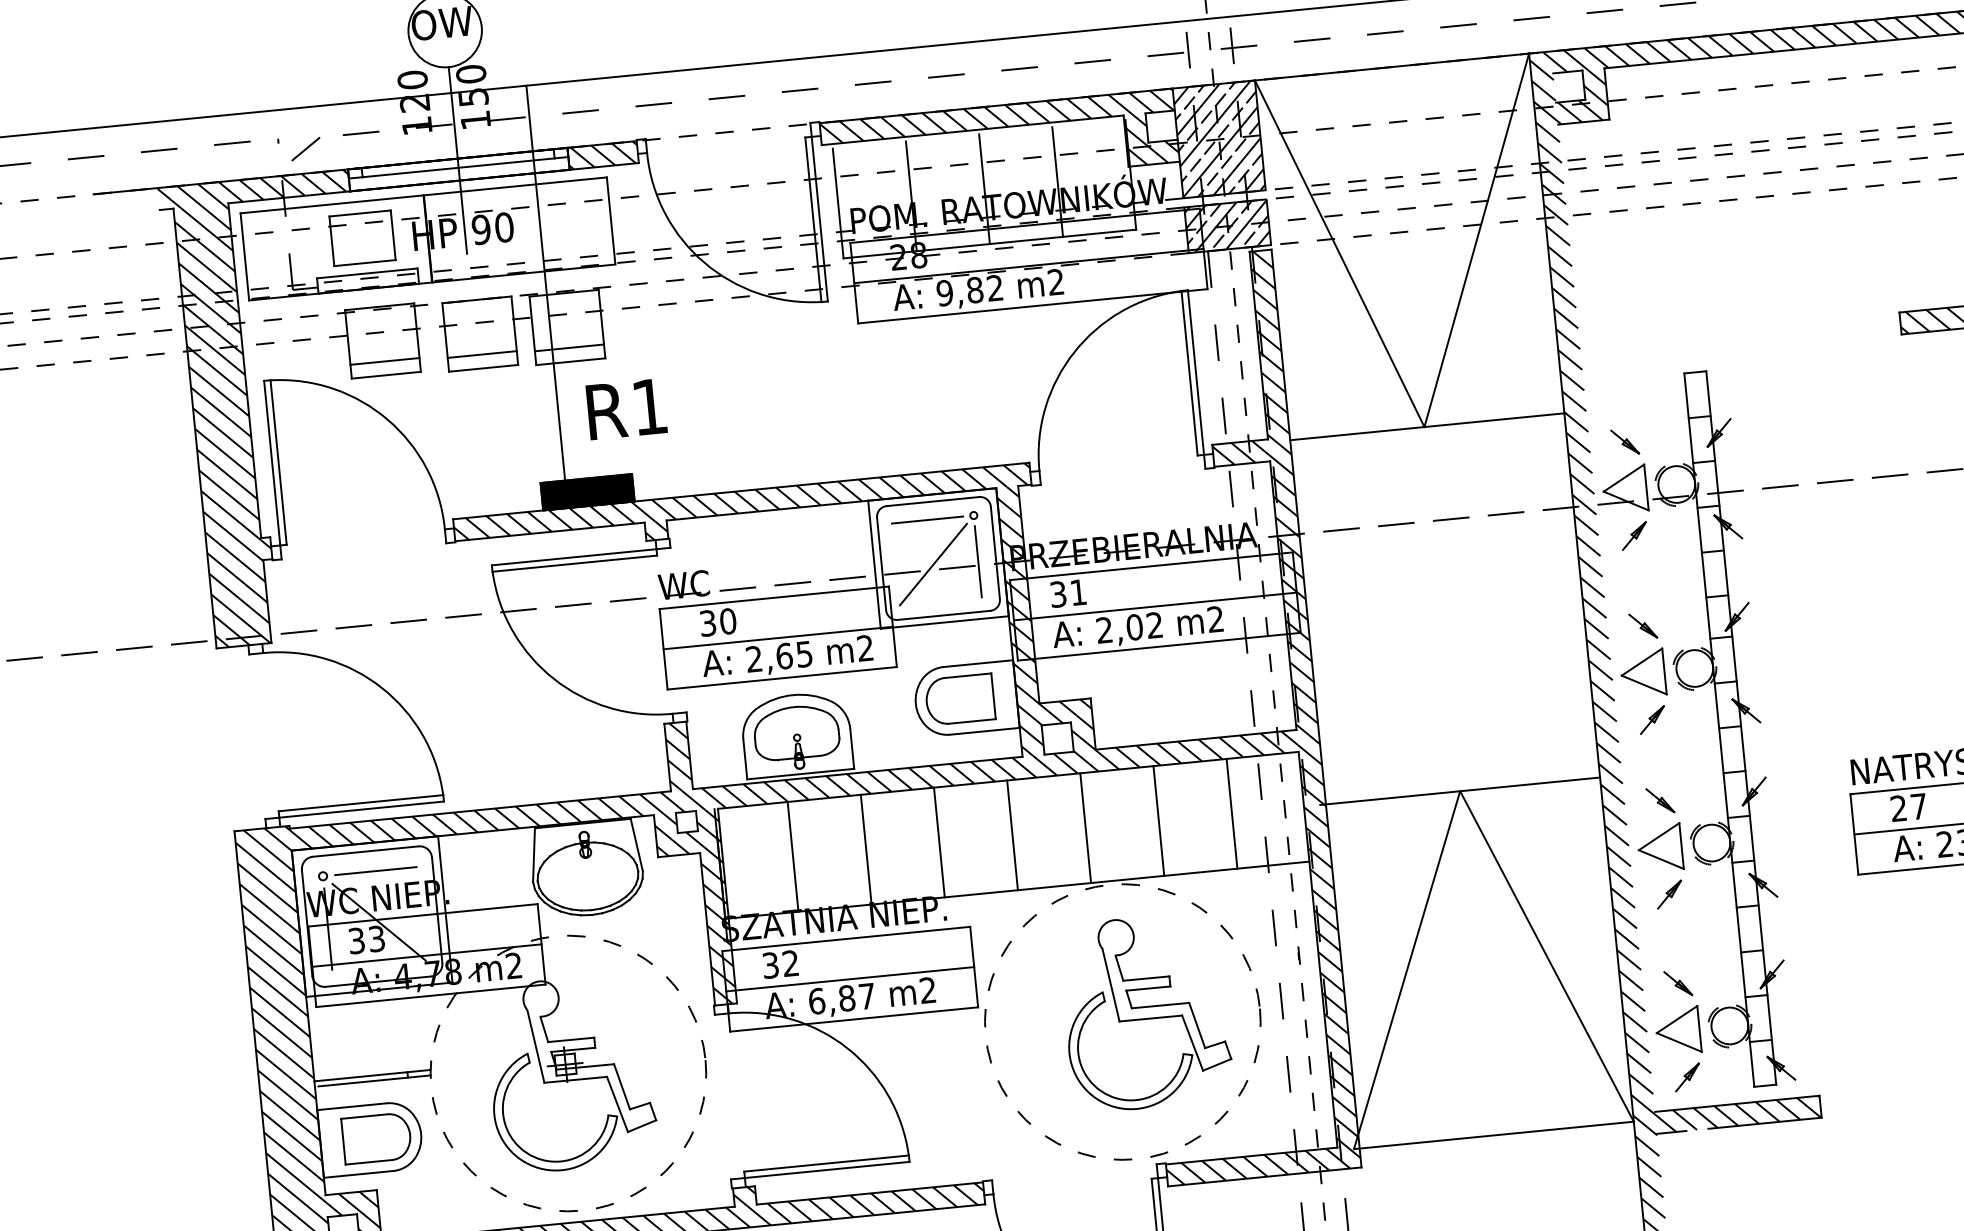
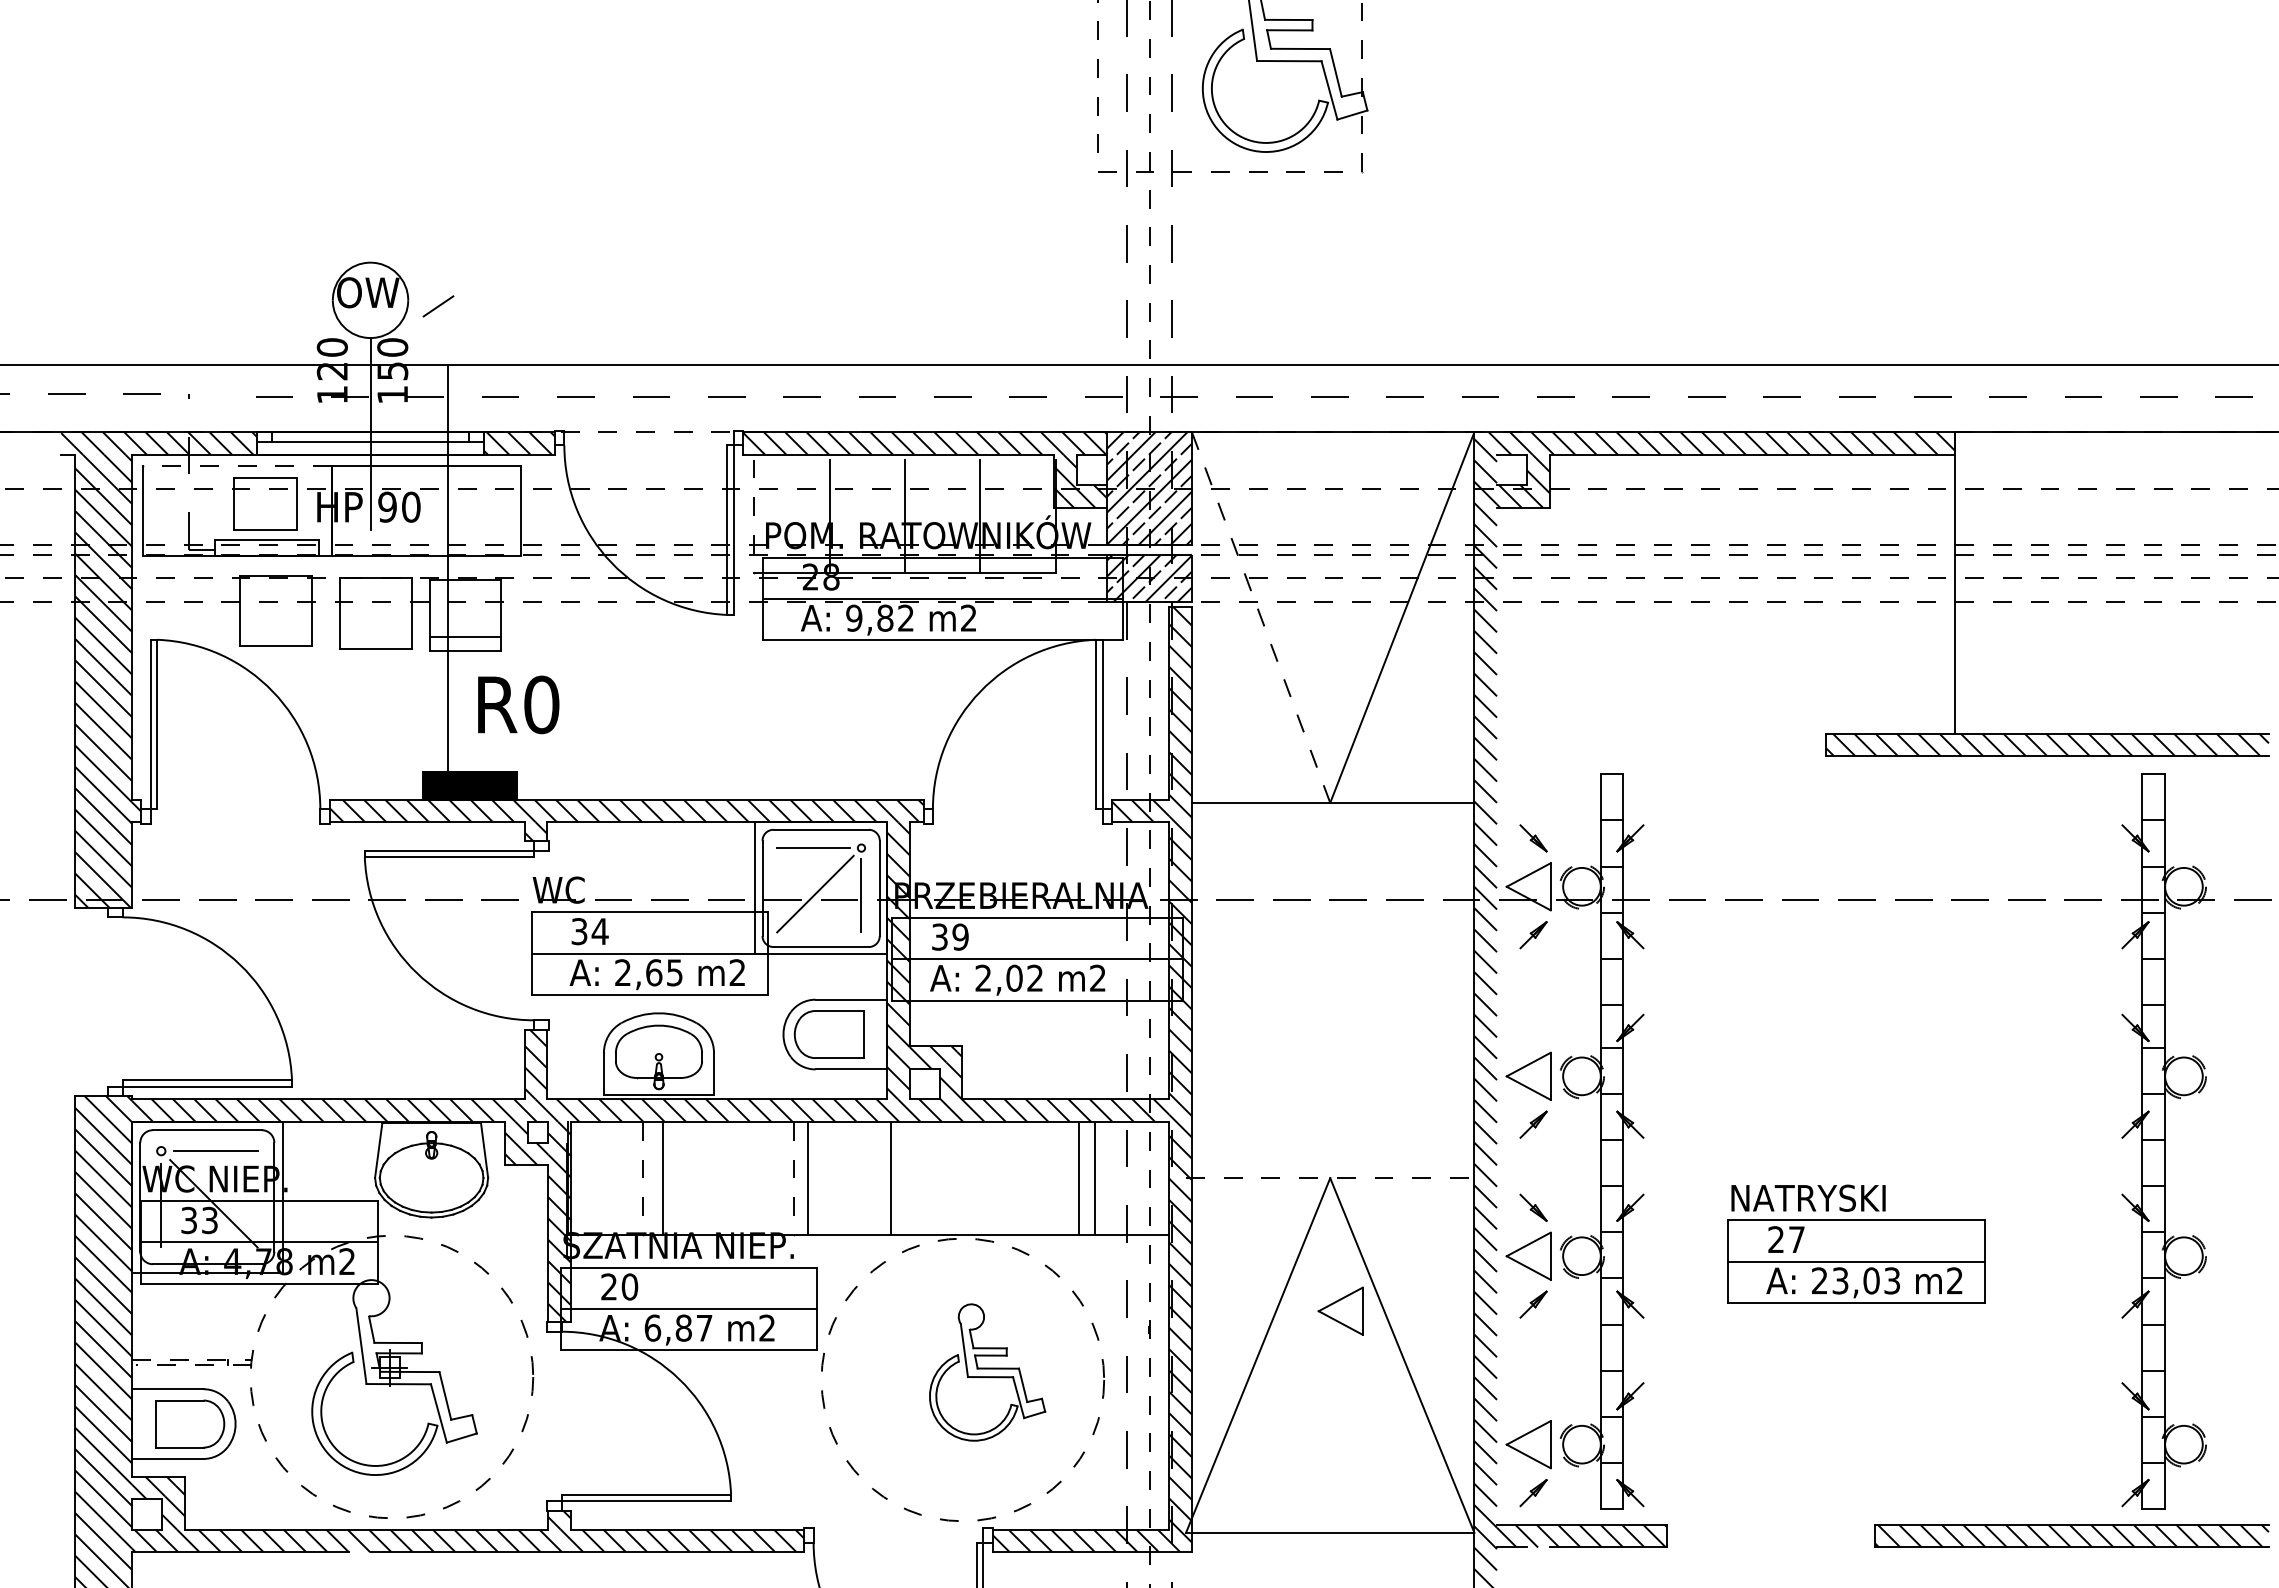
line: (305, 149) -> (438, 306), moved
line: (838, 203) -> (754, 516), solid -> dashed
line: (331, 204) -> (237, 466), solid -> dashed
line: (1340, 253) -> (1261, 617), solid -> dashed
line: (481, 354) -> (375, 634), removed
line: (384, 361) -> (275, 631), removed
text: (649, 406) -> (541, 704), R1 -> R0
text: (1078, 591) -> (960, 936), 31 -> 39
text: (727, 621) -> (599, 931), 30 -> 34
part: (1643, 625) -> (1533, 1027), removed
line: (1460, 791) -> (1330, 1178), solid -> dashed
line: (1158, 820) -> (1078, 1177), moved
line: (1085, 827) -> (891, 1177), moved
line: (1012, 834) -> (808, 1177), moved
line: (939, 842) -> (793, 1178), solid -> dashed
line: (866, 848) -> (663, 1177), moved
line: (792, 857) -> (642, 1178), solid -> dashed
part: (1482, 918) -> (1340, 1310), added
text: (780, 964) -> (619, 1286), 32 -> 20
part: (1678, 983) -> (1533, 1396), removed
part: (1146, 1012) -> (987, 1372), size x0.7
line: (372, 1075) -> (191, 1359), solid -> dashed
line: (374, 1081) -> (193, 1365), solid -> dashed

